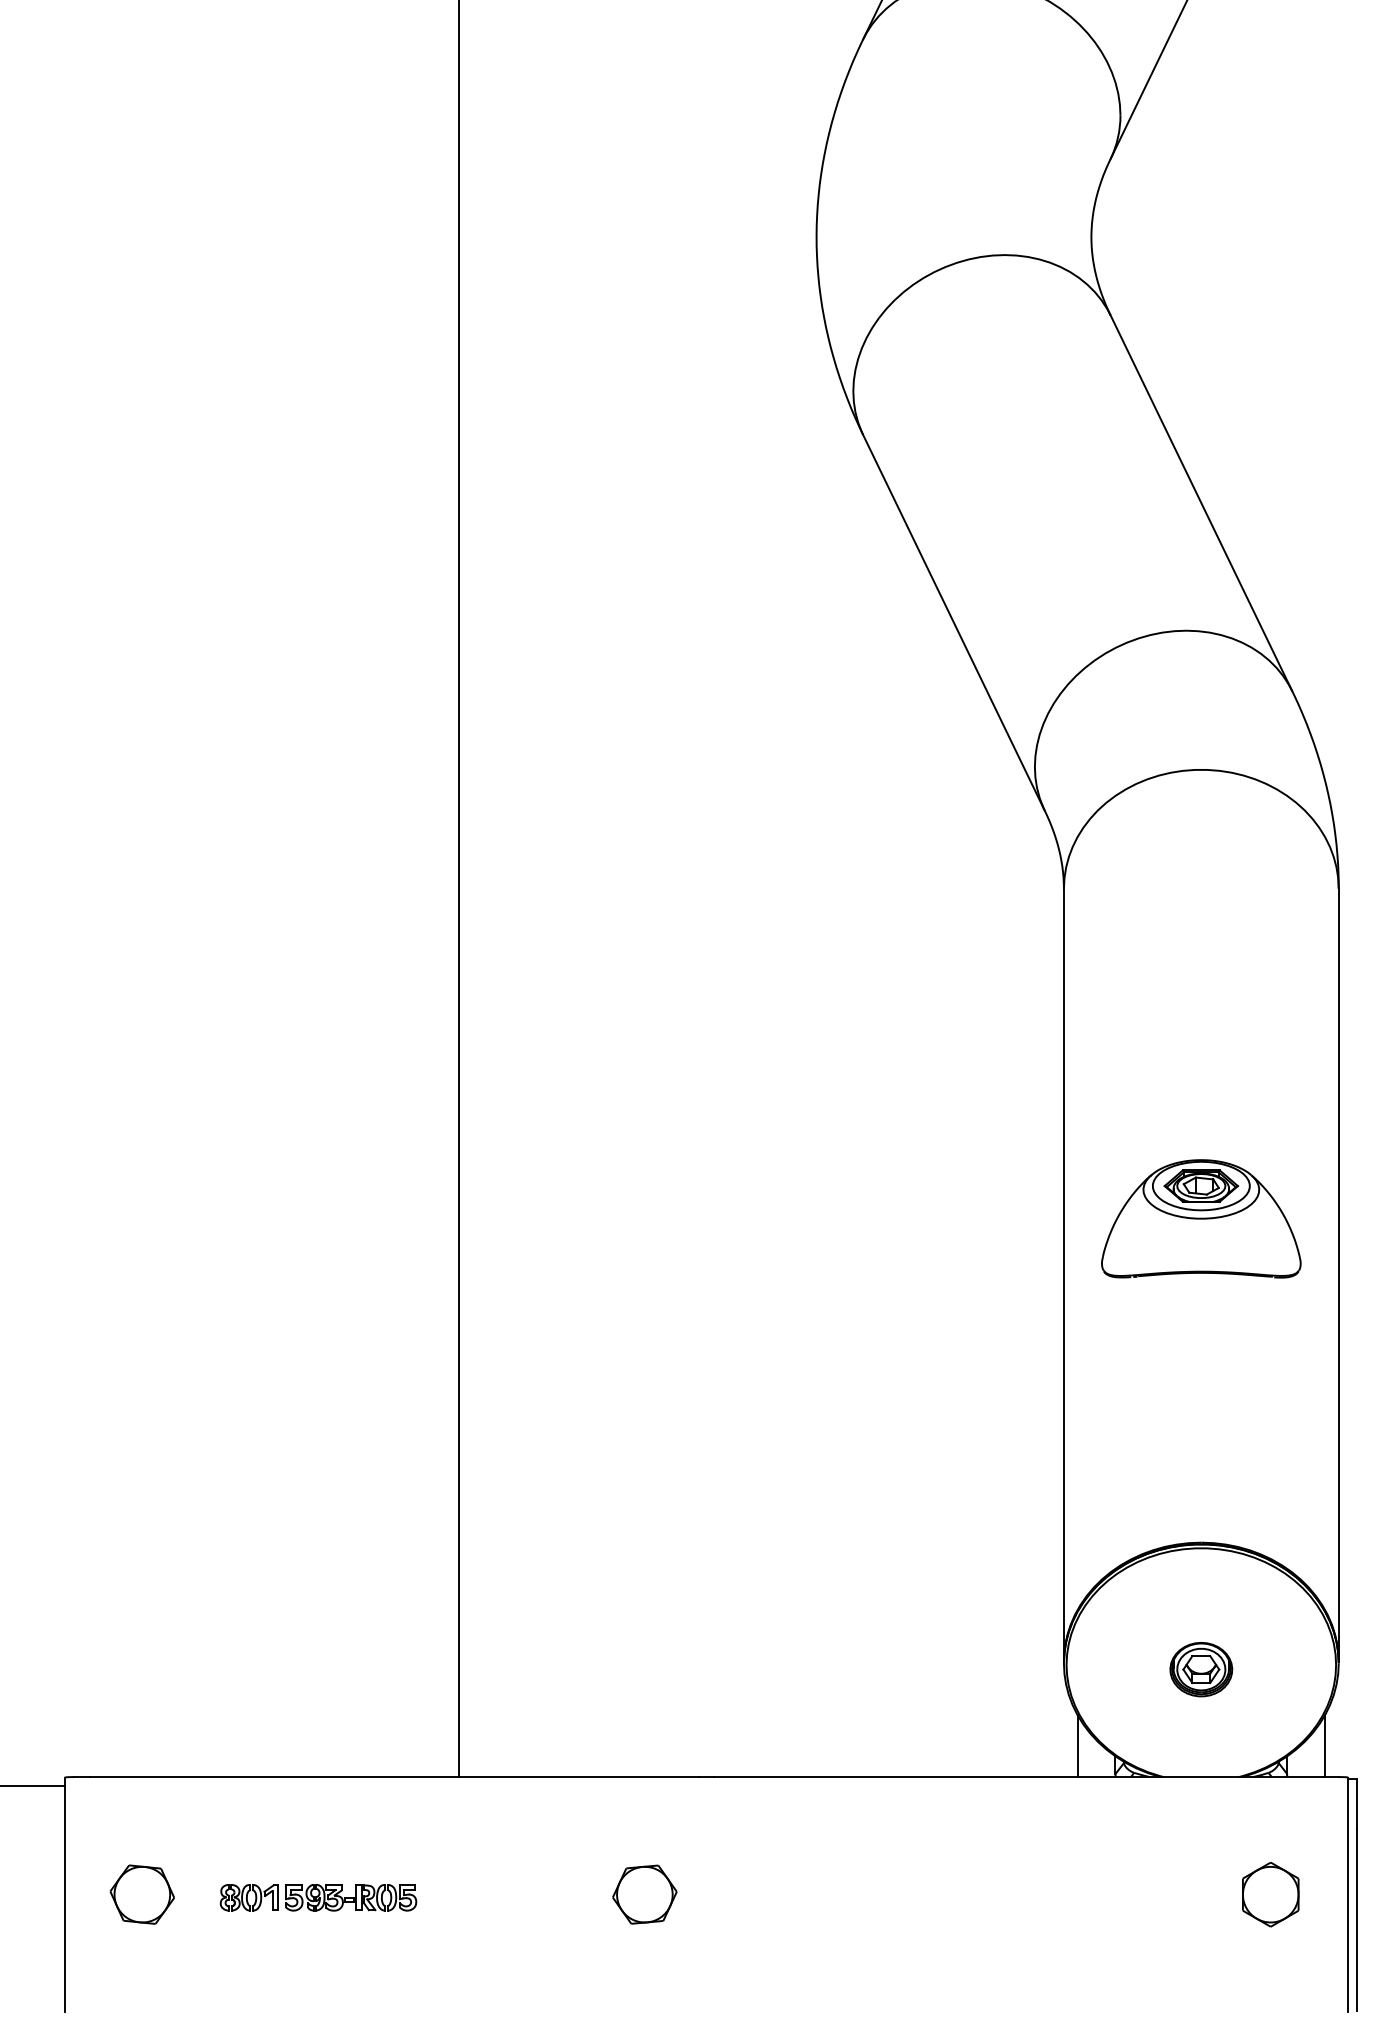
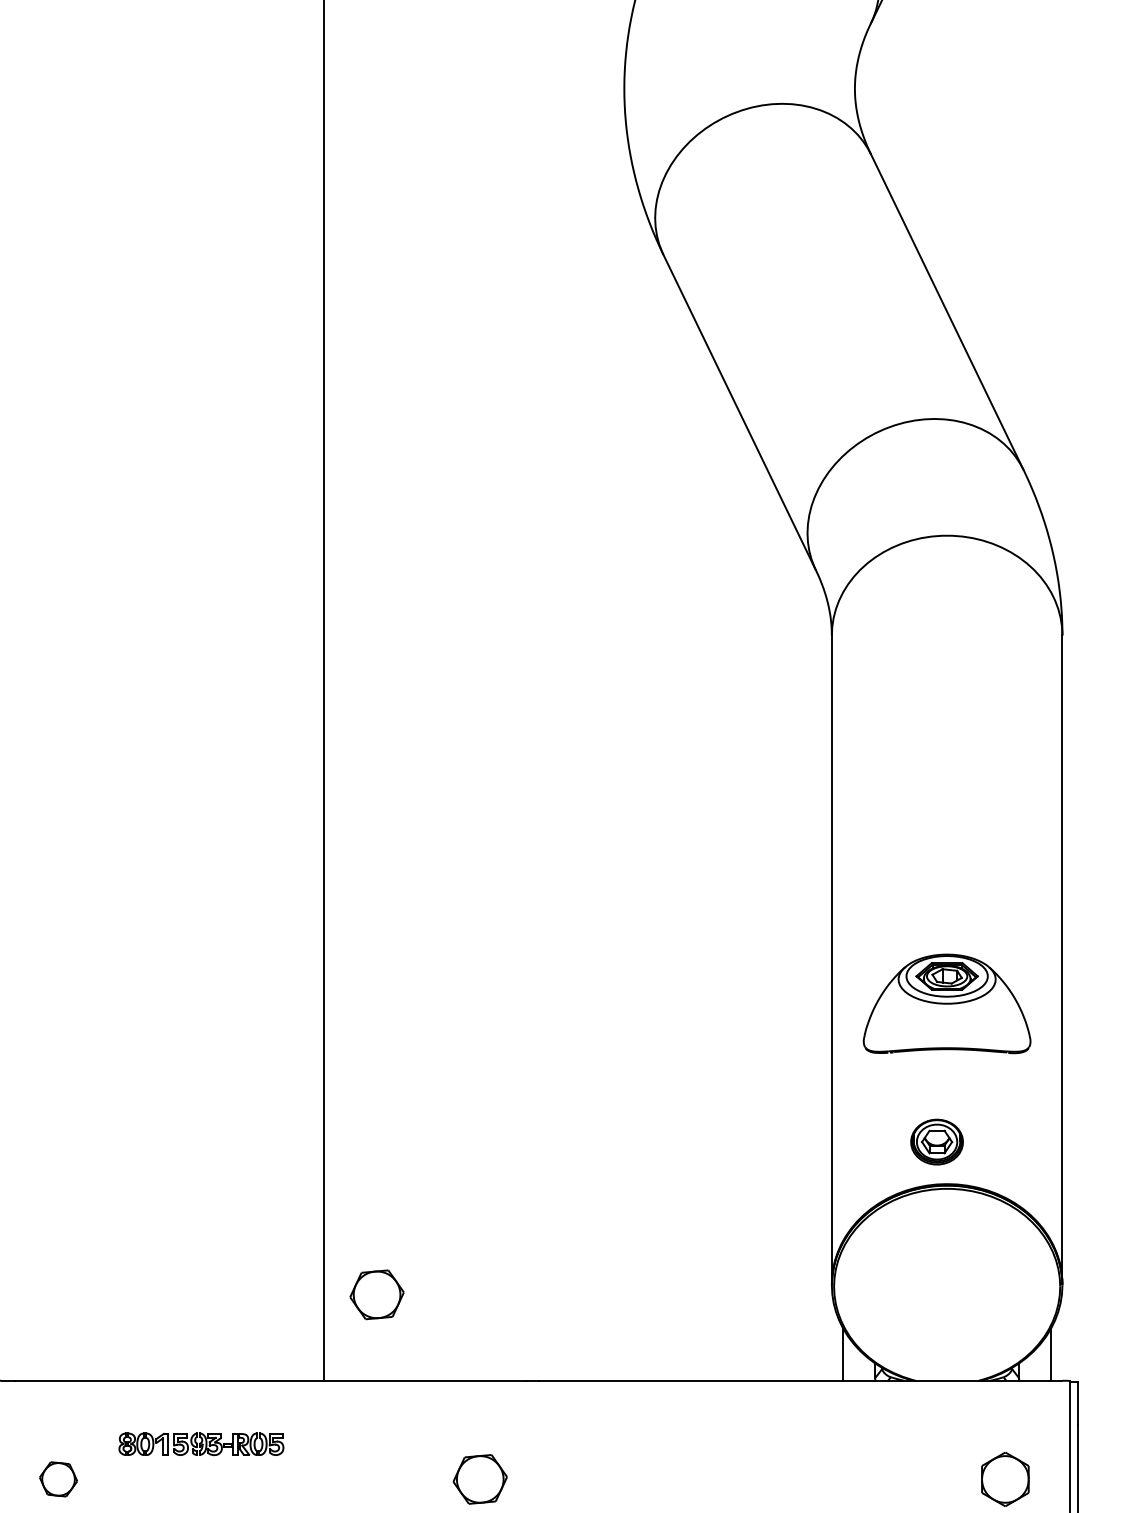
part: (1201, 1218) -> (947, 1003), moved
part: (1201, 1669) -> (937, 1142), moved
part: (521, 1674) -> (376, 1294), added
part: (141, 1894) -> (57, 1479), size x0.7
part: (318, 1897) -> (201, 1444), moved

